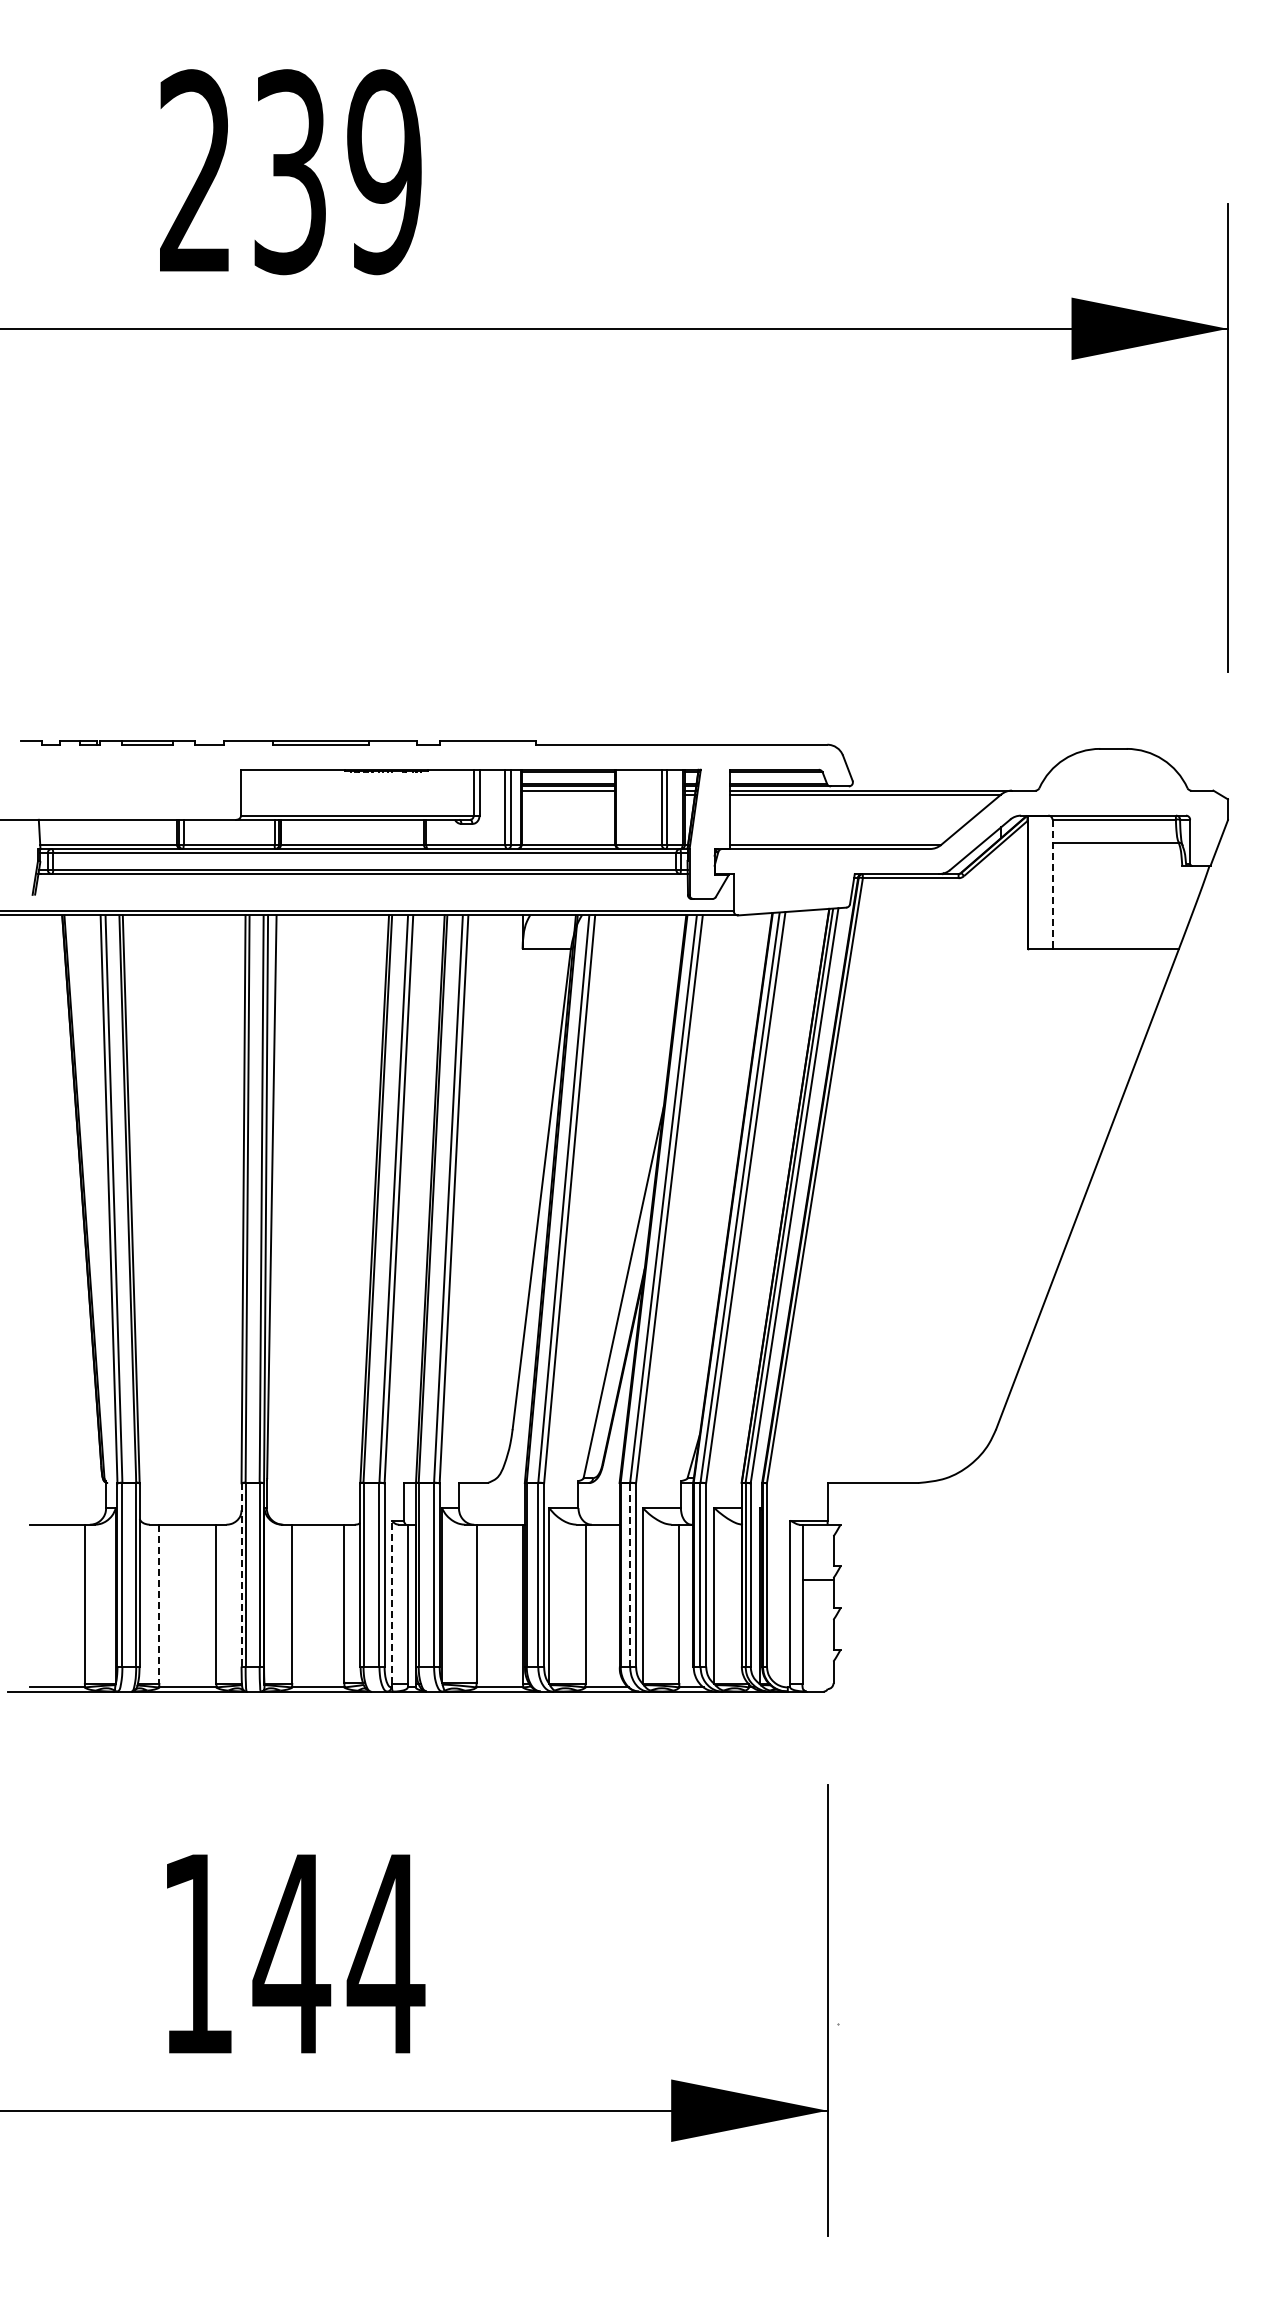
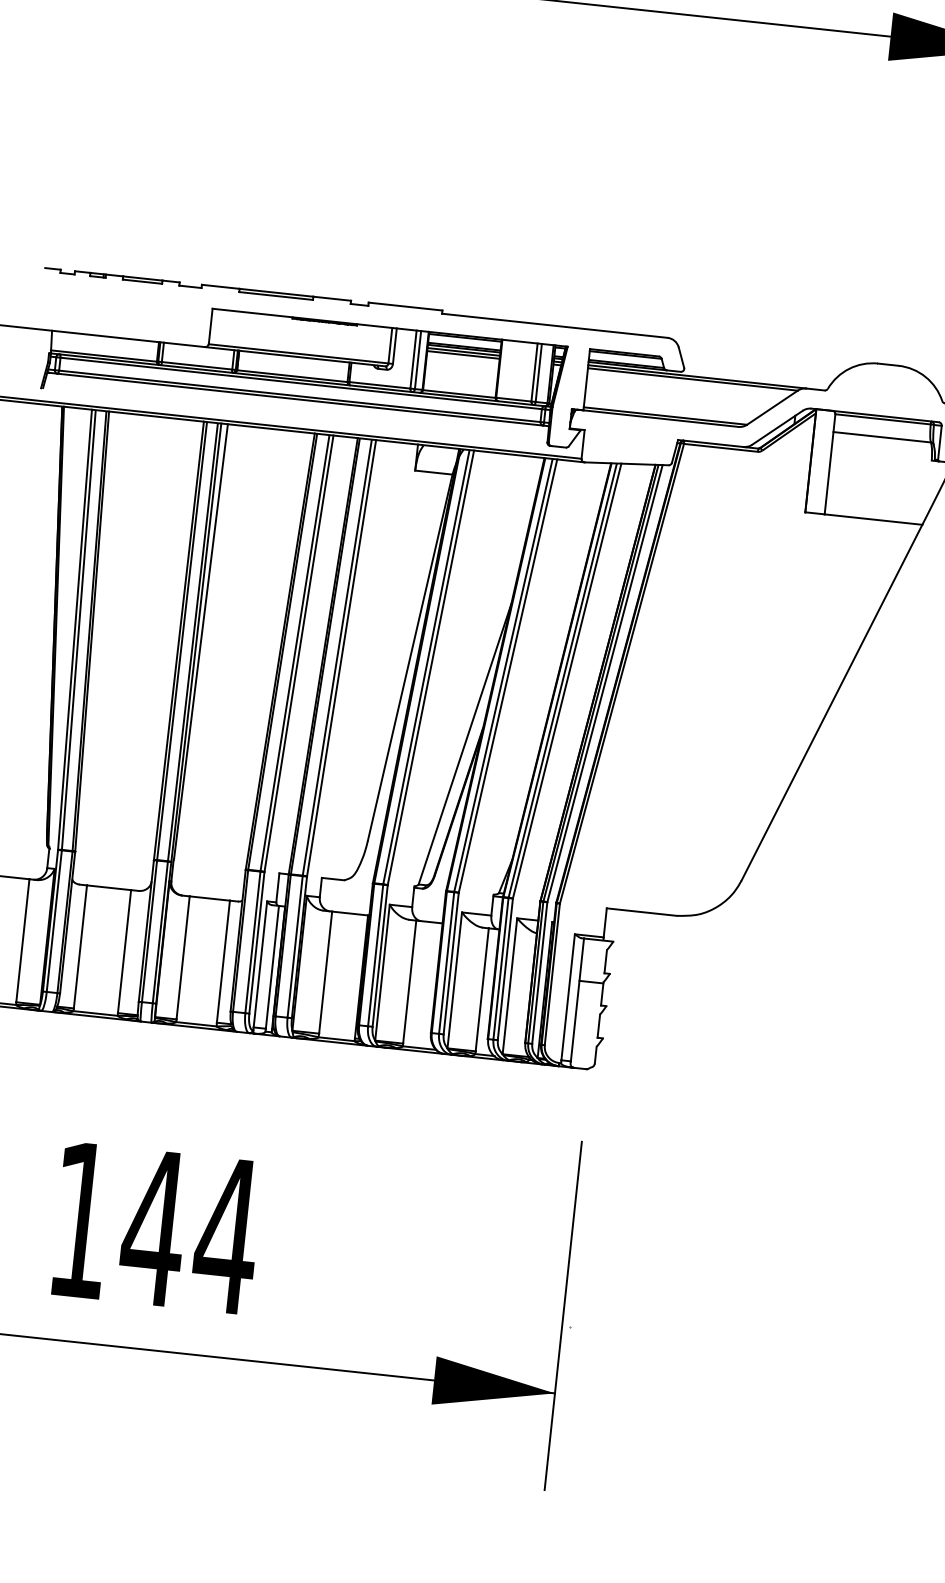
line: (568, 794) -> (463, 354), added
line: (1052, 884) -> (830, 464), dashed -> solid
line: (241, 1574) -> (146, 930), dashed -> solid
line: (630, 1574) -> (446, 962), dashed -> solid
line: (392, 1602) -> (260, 964), dashed -> solid
line: (159, 1604) -> (80, 947), dashed -> solid

